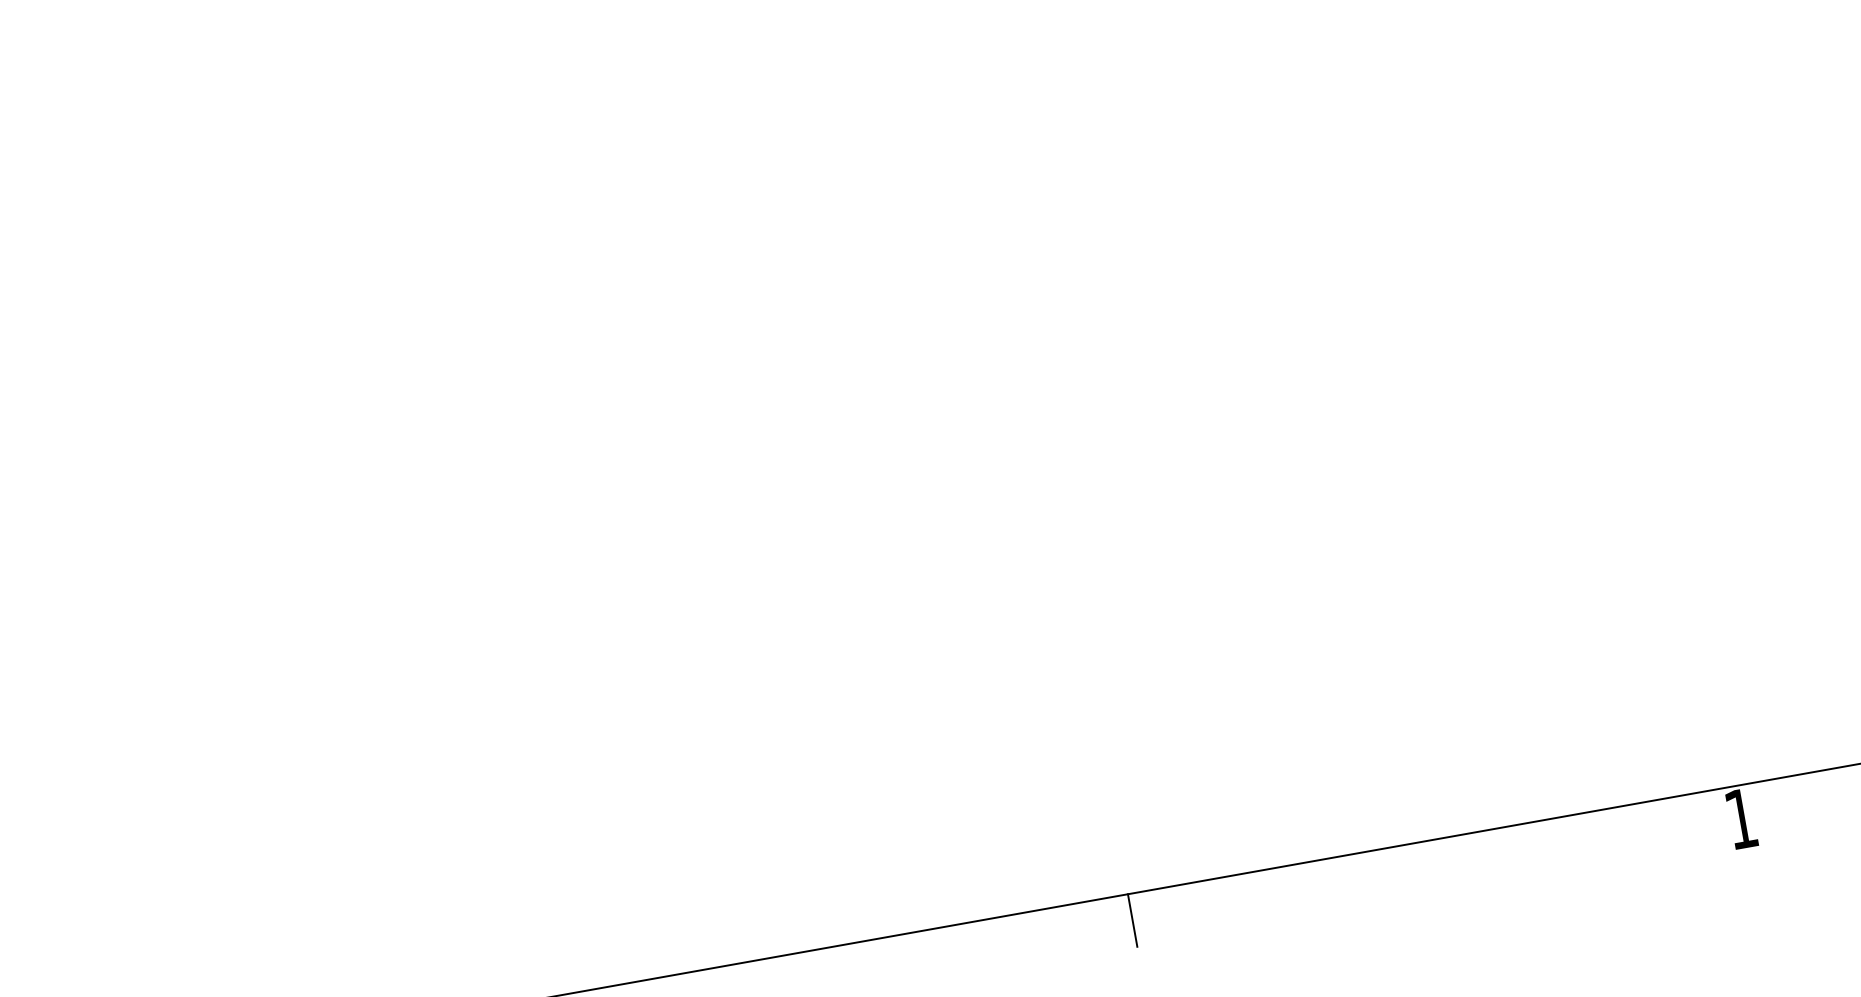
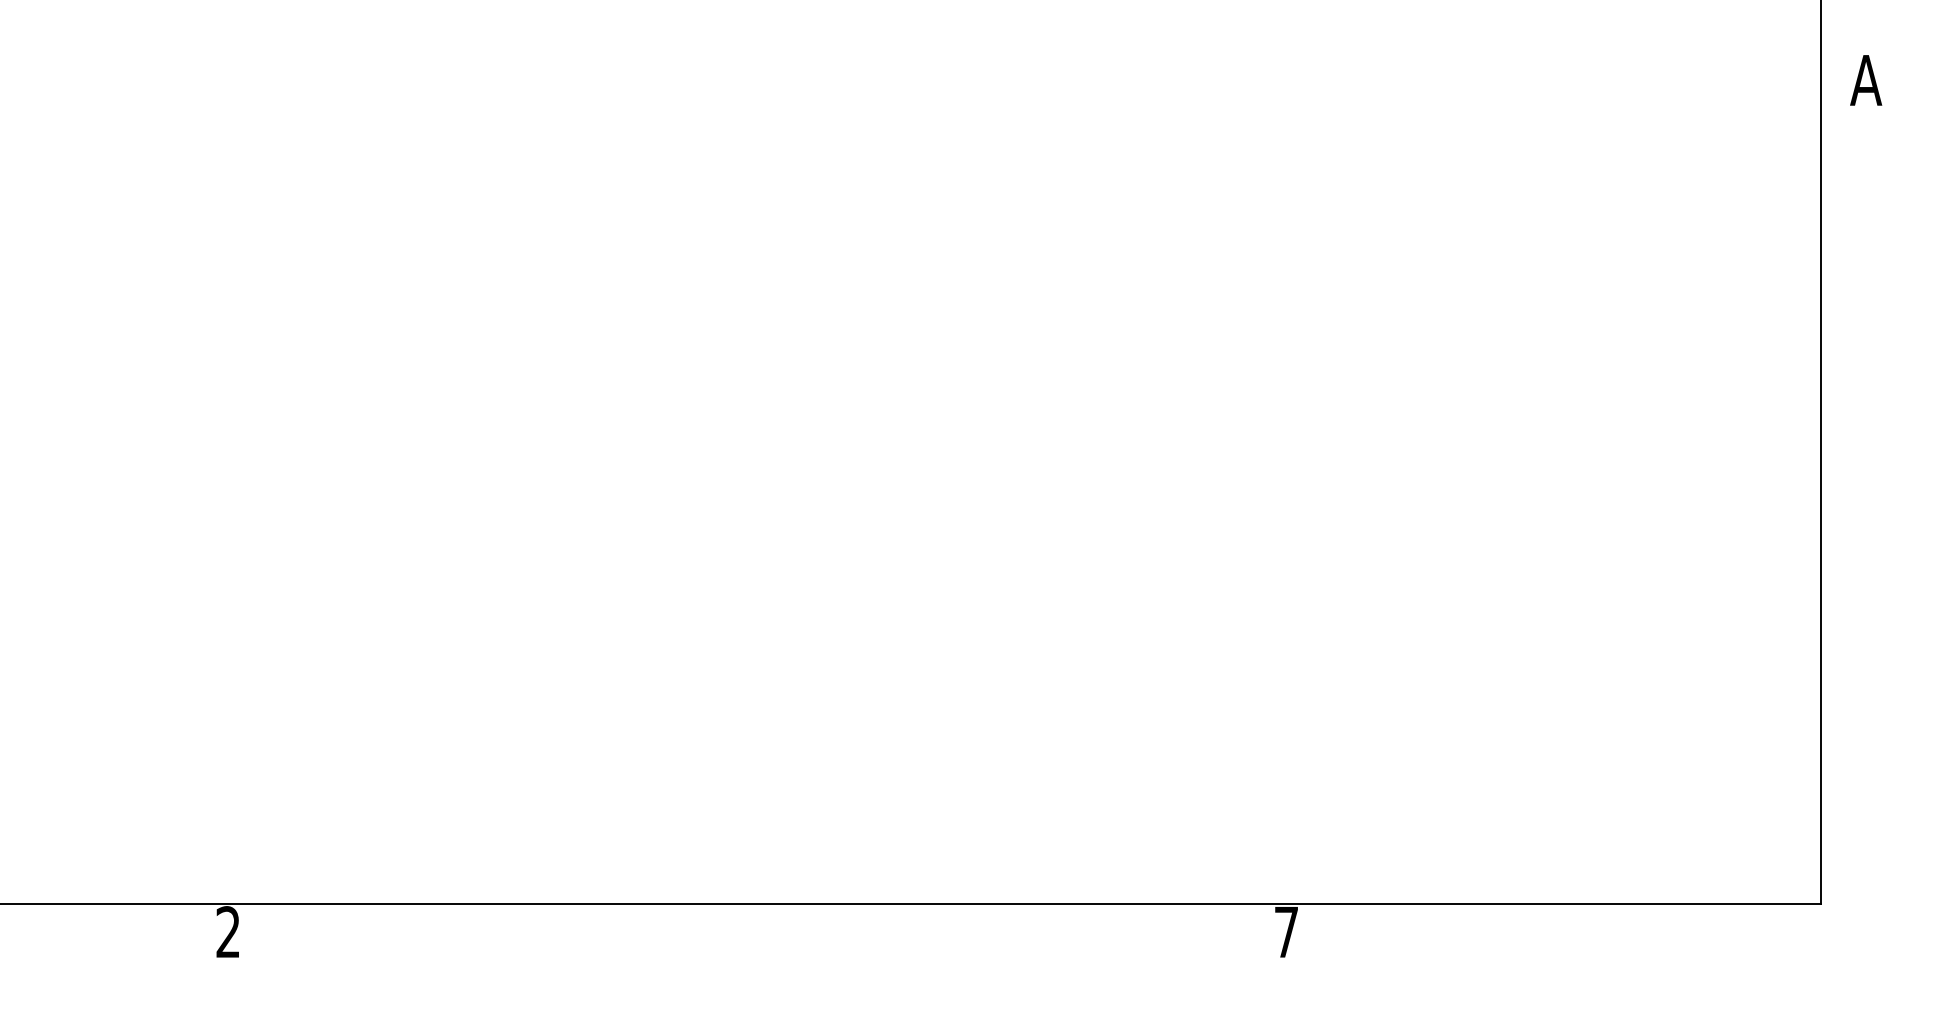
text: (1741, 819) -> (1286, 932), 1 -> 7
line: (1132, 920) -> (757, 926), removed

